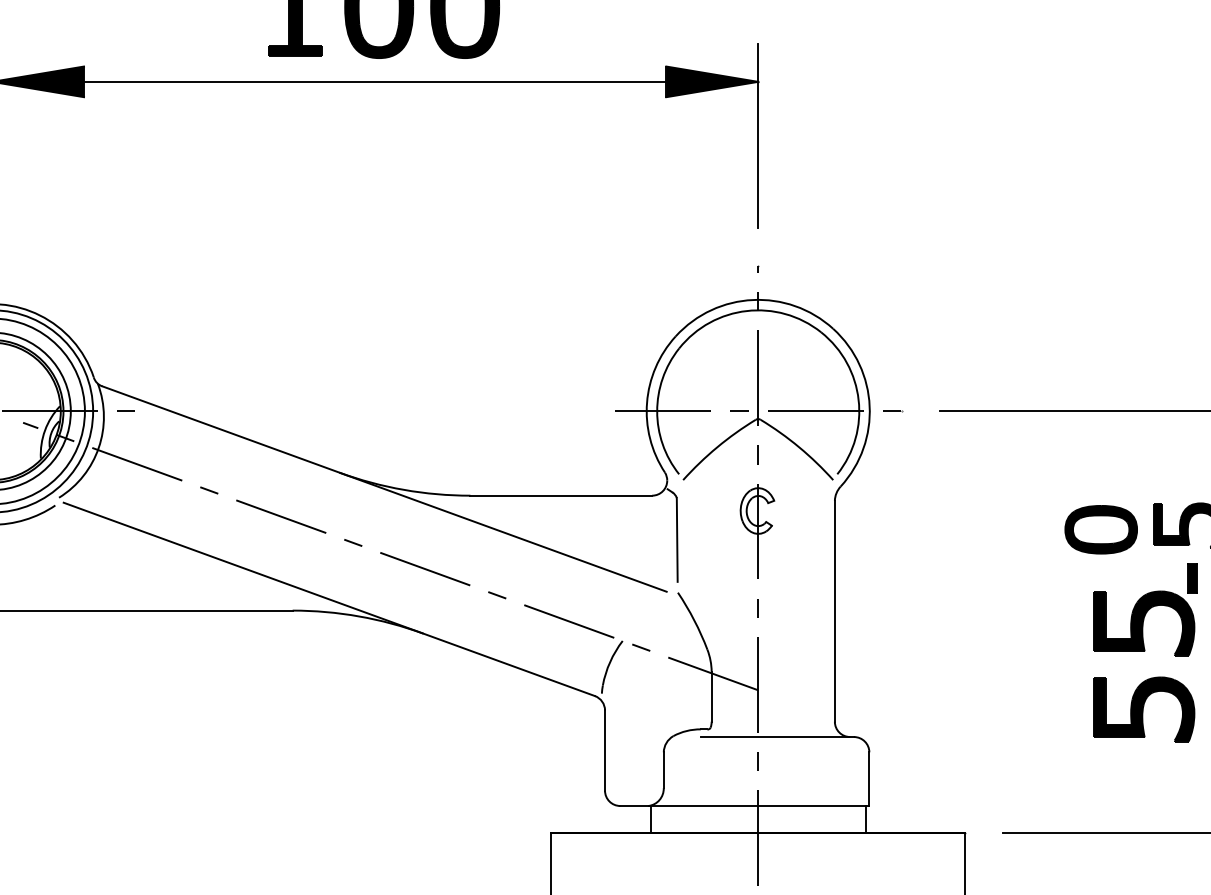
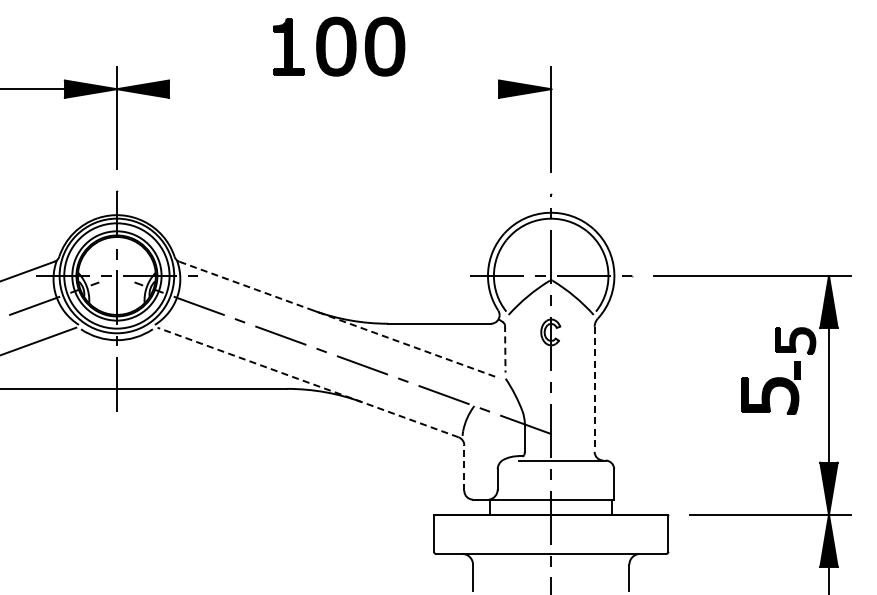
line: (375, 82) -> (334, 89), removed
line: (384, 489) -> (339, 320), solid -> dashed
part: (1101, 528) -> (745, 342), removed
line: (677, 539) -> (505, 348), solid -> dashed
line: (328, 599) -> (307, 382), solid -> dashed
line: (834, 611) -> (594, 389), solid -> dashed
part: (1145, 708) -> (770, 444), removed
line: (605, 751) -> (464, 468), solid -> dashed

